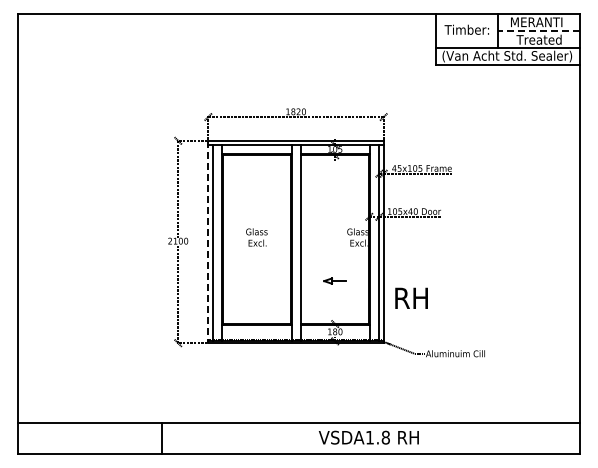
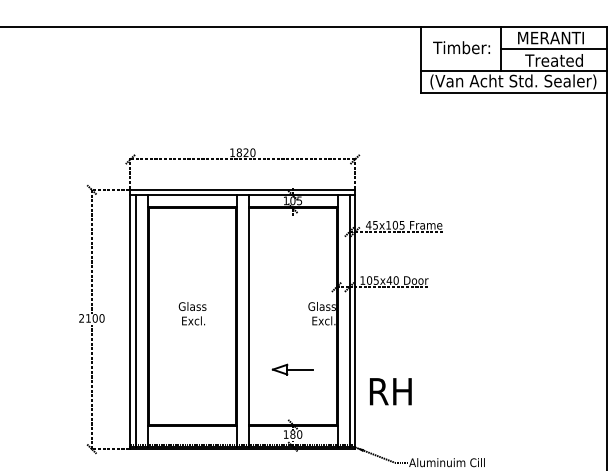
line: (538, 30) -> (553, 48), dashed -> solid
line: (208, 242) -> (130, 320), dashed -> solid
part: (334, 280) -> (292, 368), size x1.43

